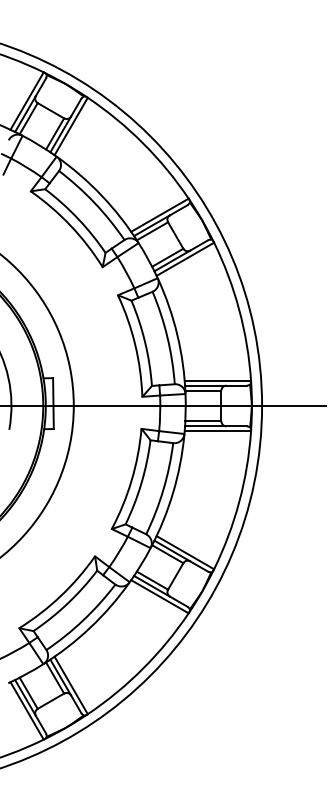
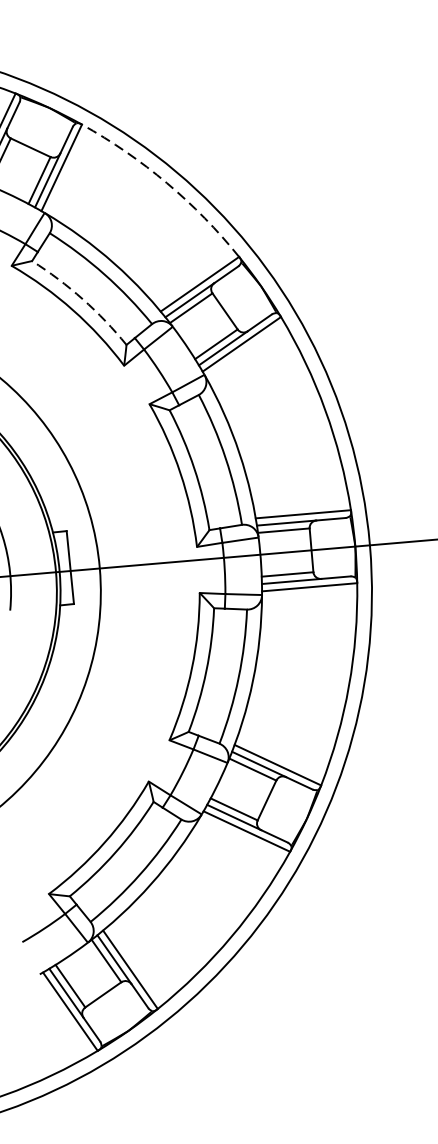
arc: (143, 143) -> (167, 183), solid -> dashed
arc: (77, 218) -> (82, 299), solid -> dashed

